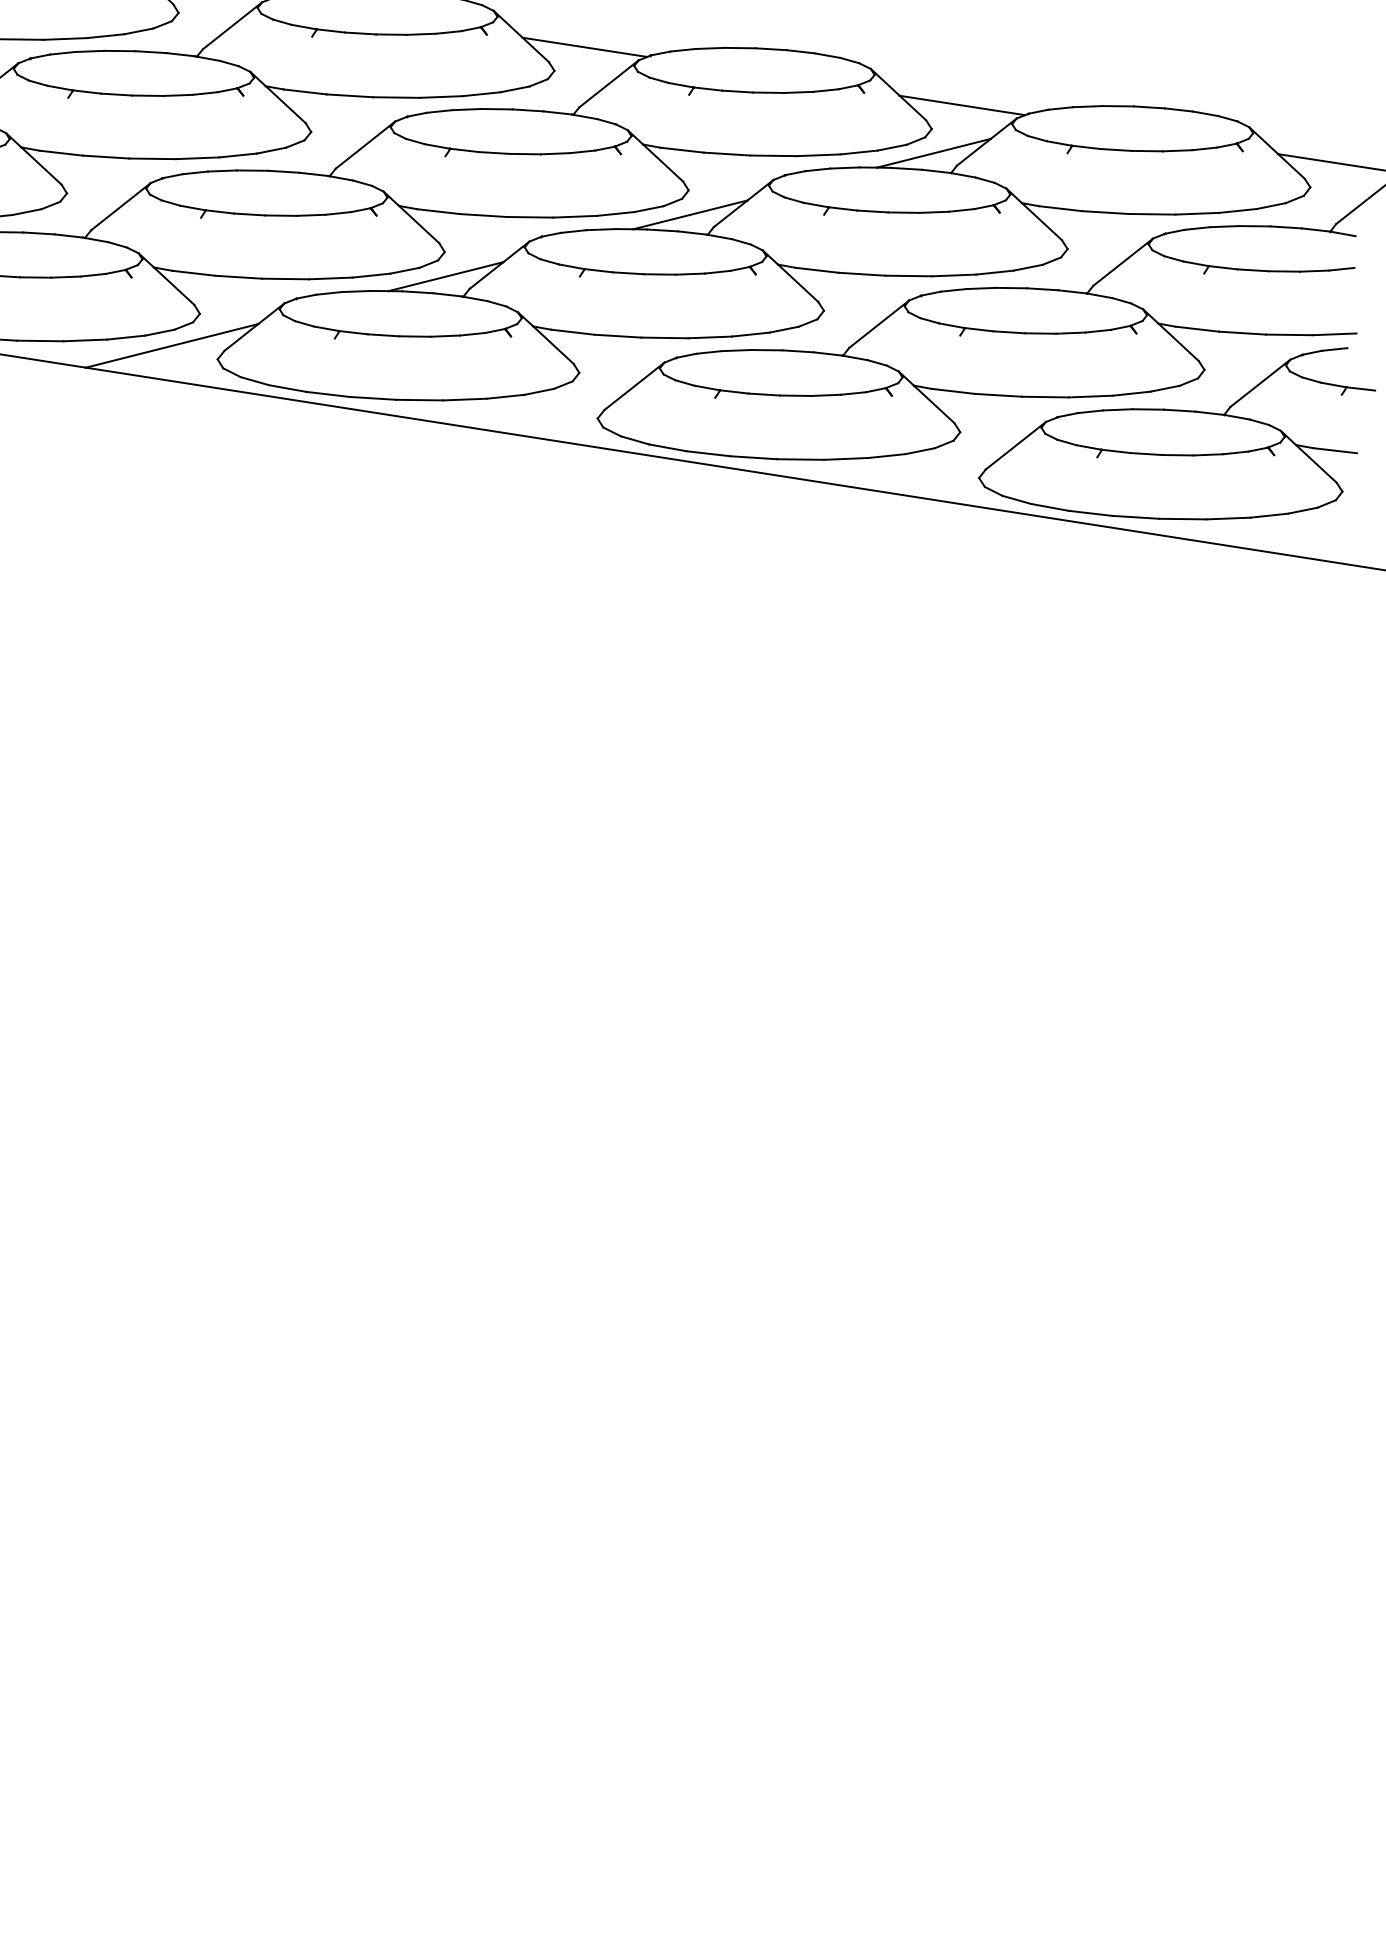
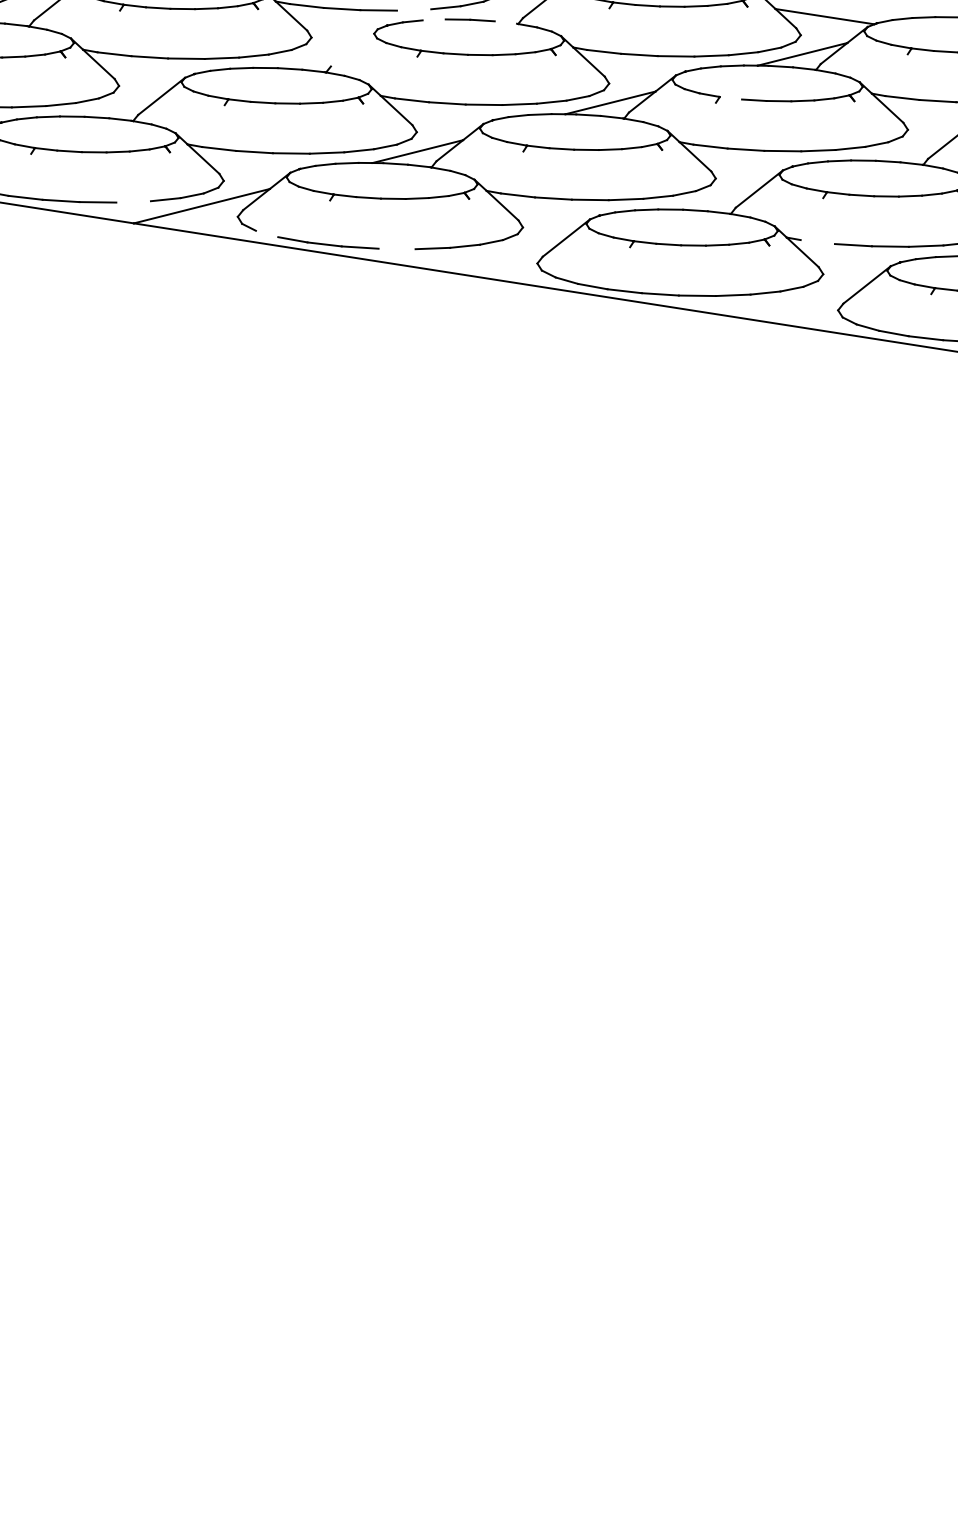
line: (441, 96) -> (414, 9), removed
line: (466, 109) -> (433, 19), removed
line: (557, 112) -> (505, 22), removed
line: (365, 144) -> (354, 47), removed
line: (842, 208) -> (730, 97), removed
line: (85, 340) -> (133, 201), removed
line: (254, 381) -> (266, 234), removed
line: (953, 390) -> (817, 241), removed
line: (419, 399) -> (396, 248), removed

